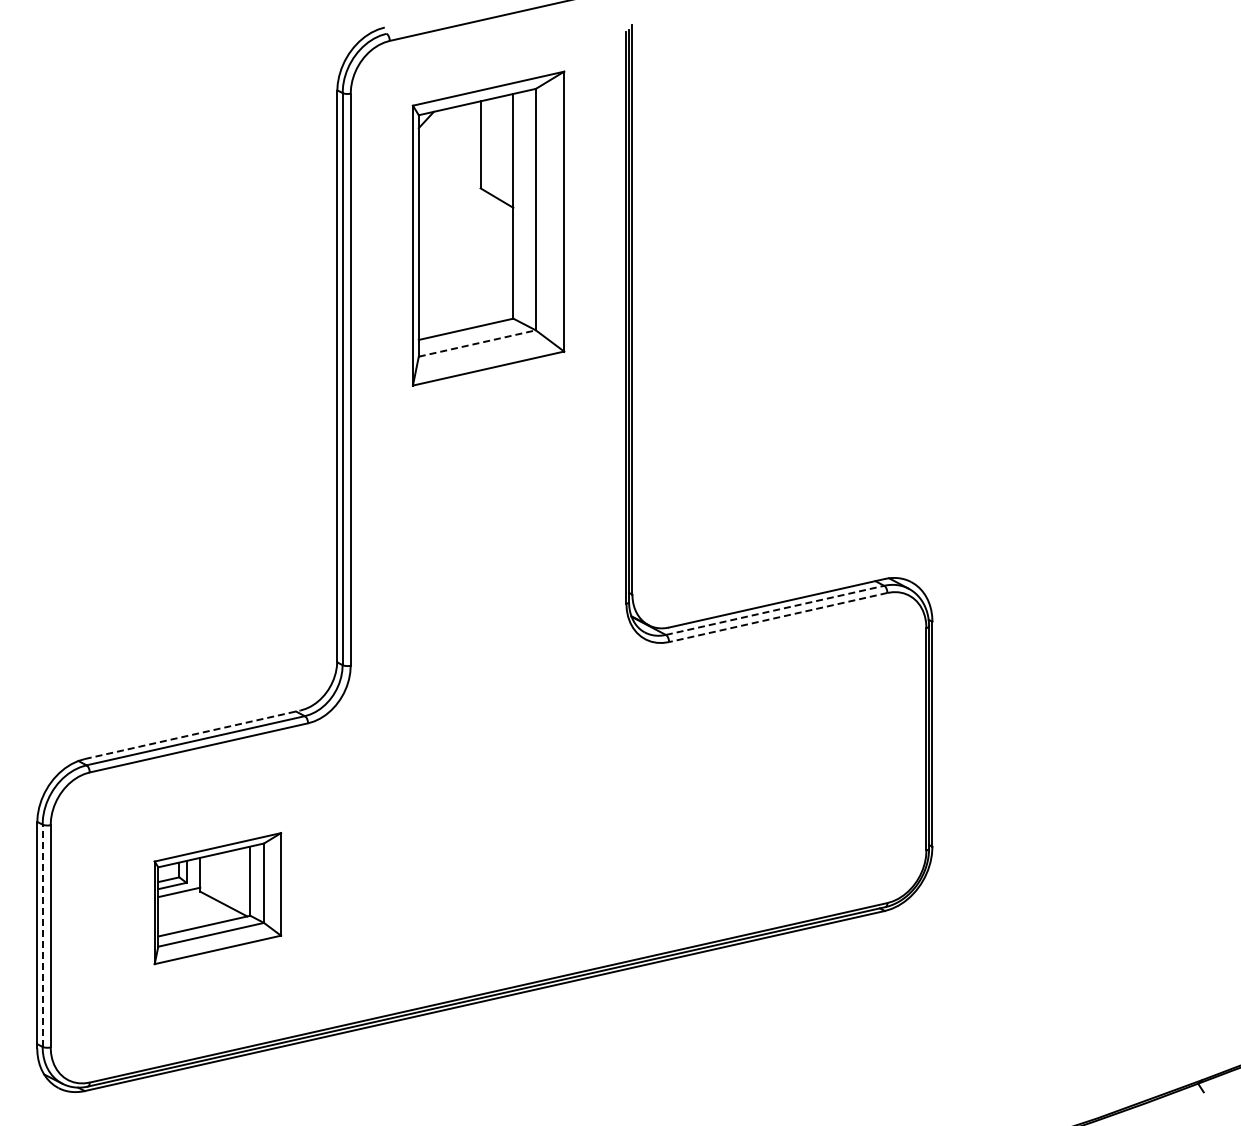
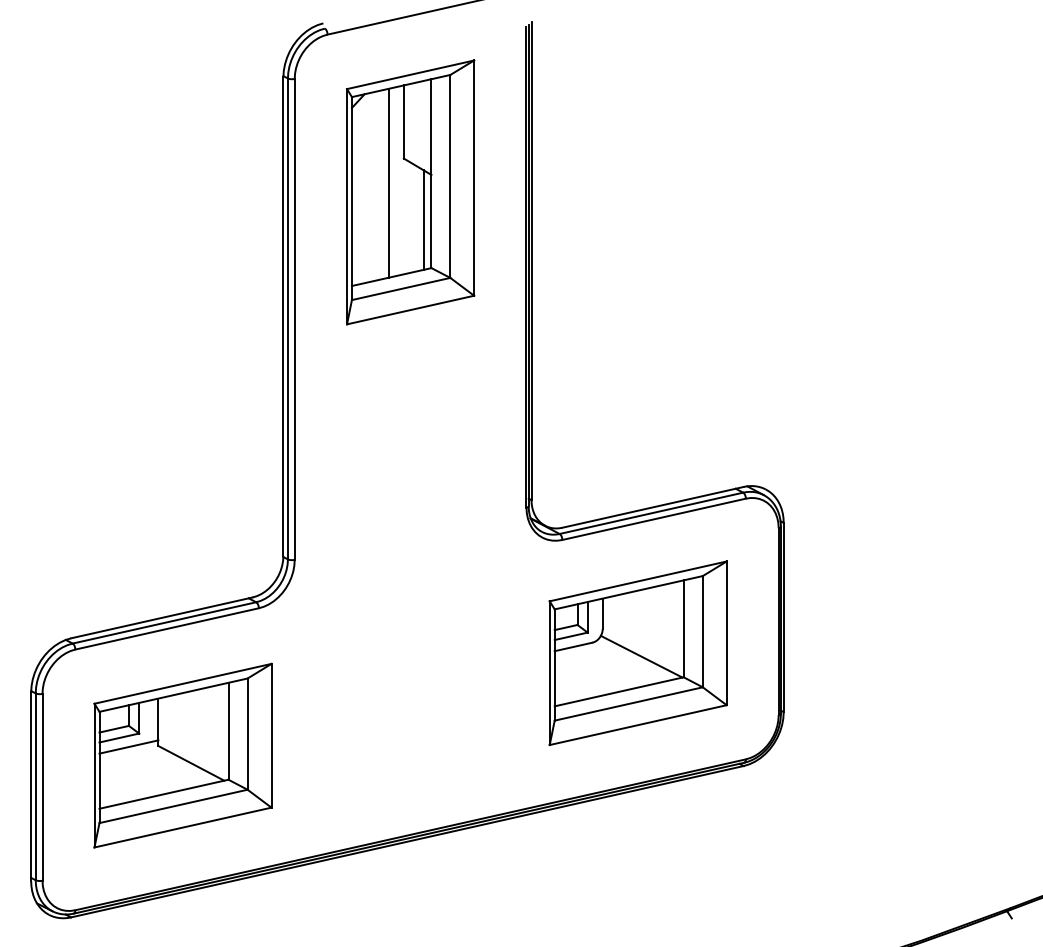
line: (462, 217) -> (388, 183), added
line: (504, 261) -> (423, 220), added
line: (477, 343) -> (401, 288), dashed -> solid
line: (775, 610) -> (651, 513), dashed -> solid
line: (778, 617) -> (654, 519), dashed -> solid
line: (192, 734) -> (161, 617), dashed -> solid
part: (759, 776) -> (638, 652), added
part: (217, 898) -> (182, 755), size x1.67
line: (42, 935) -> (35, 786), dashed -> solid

